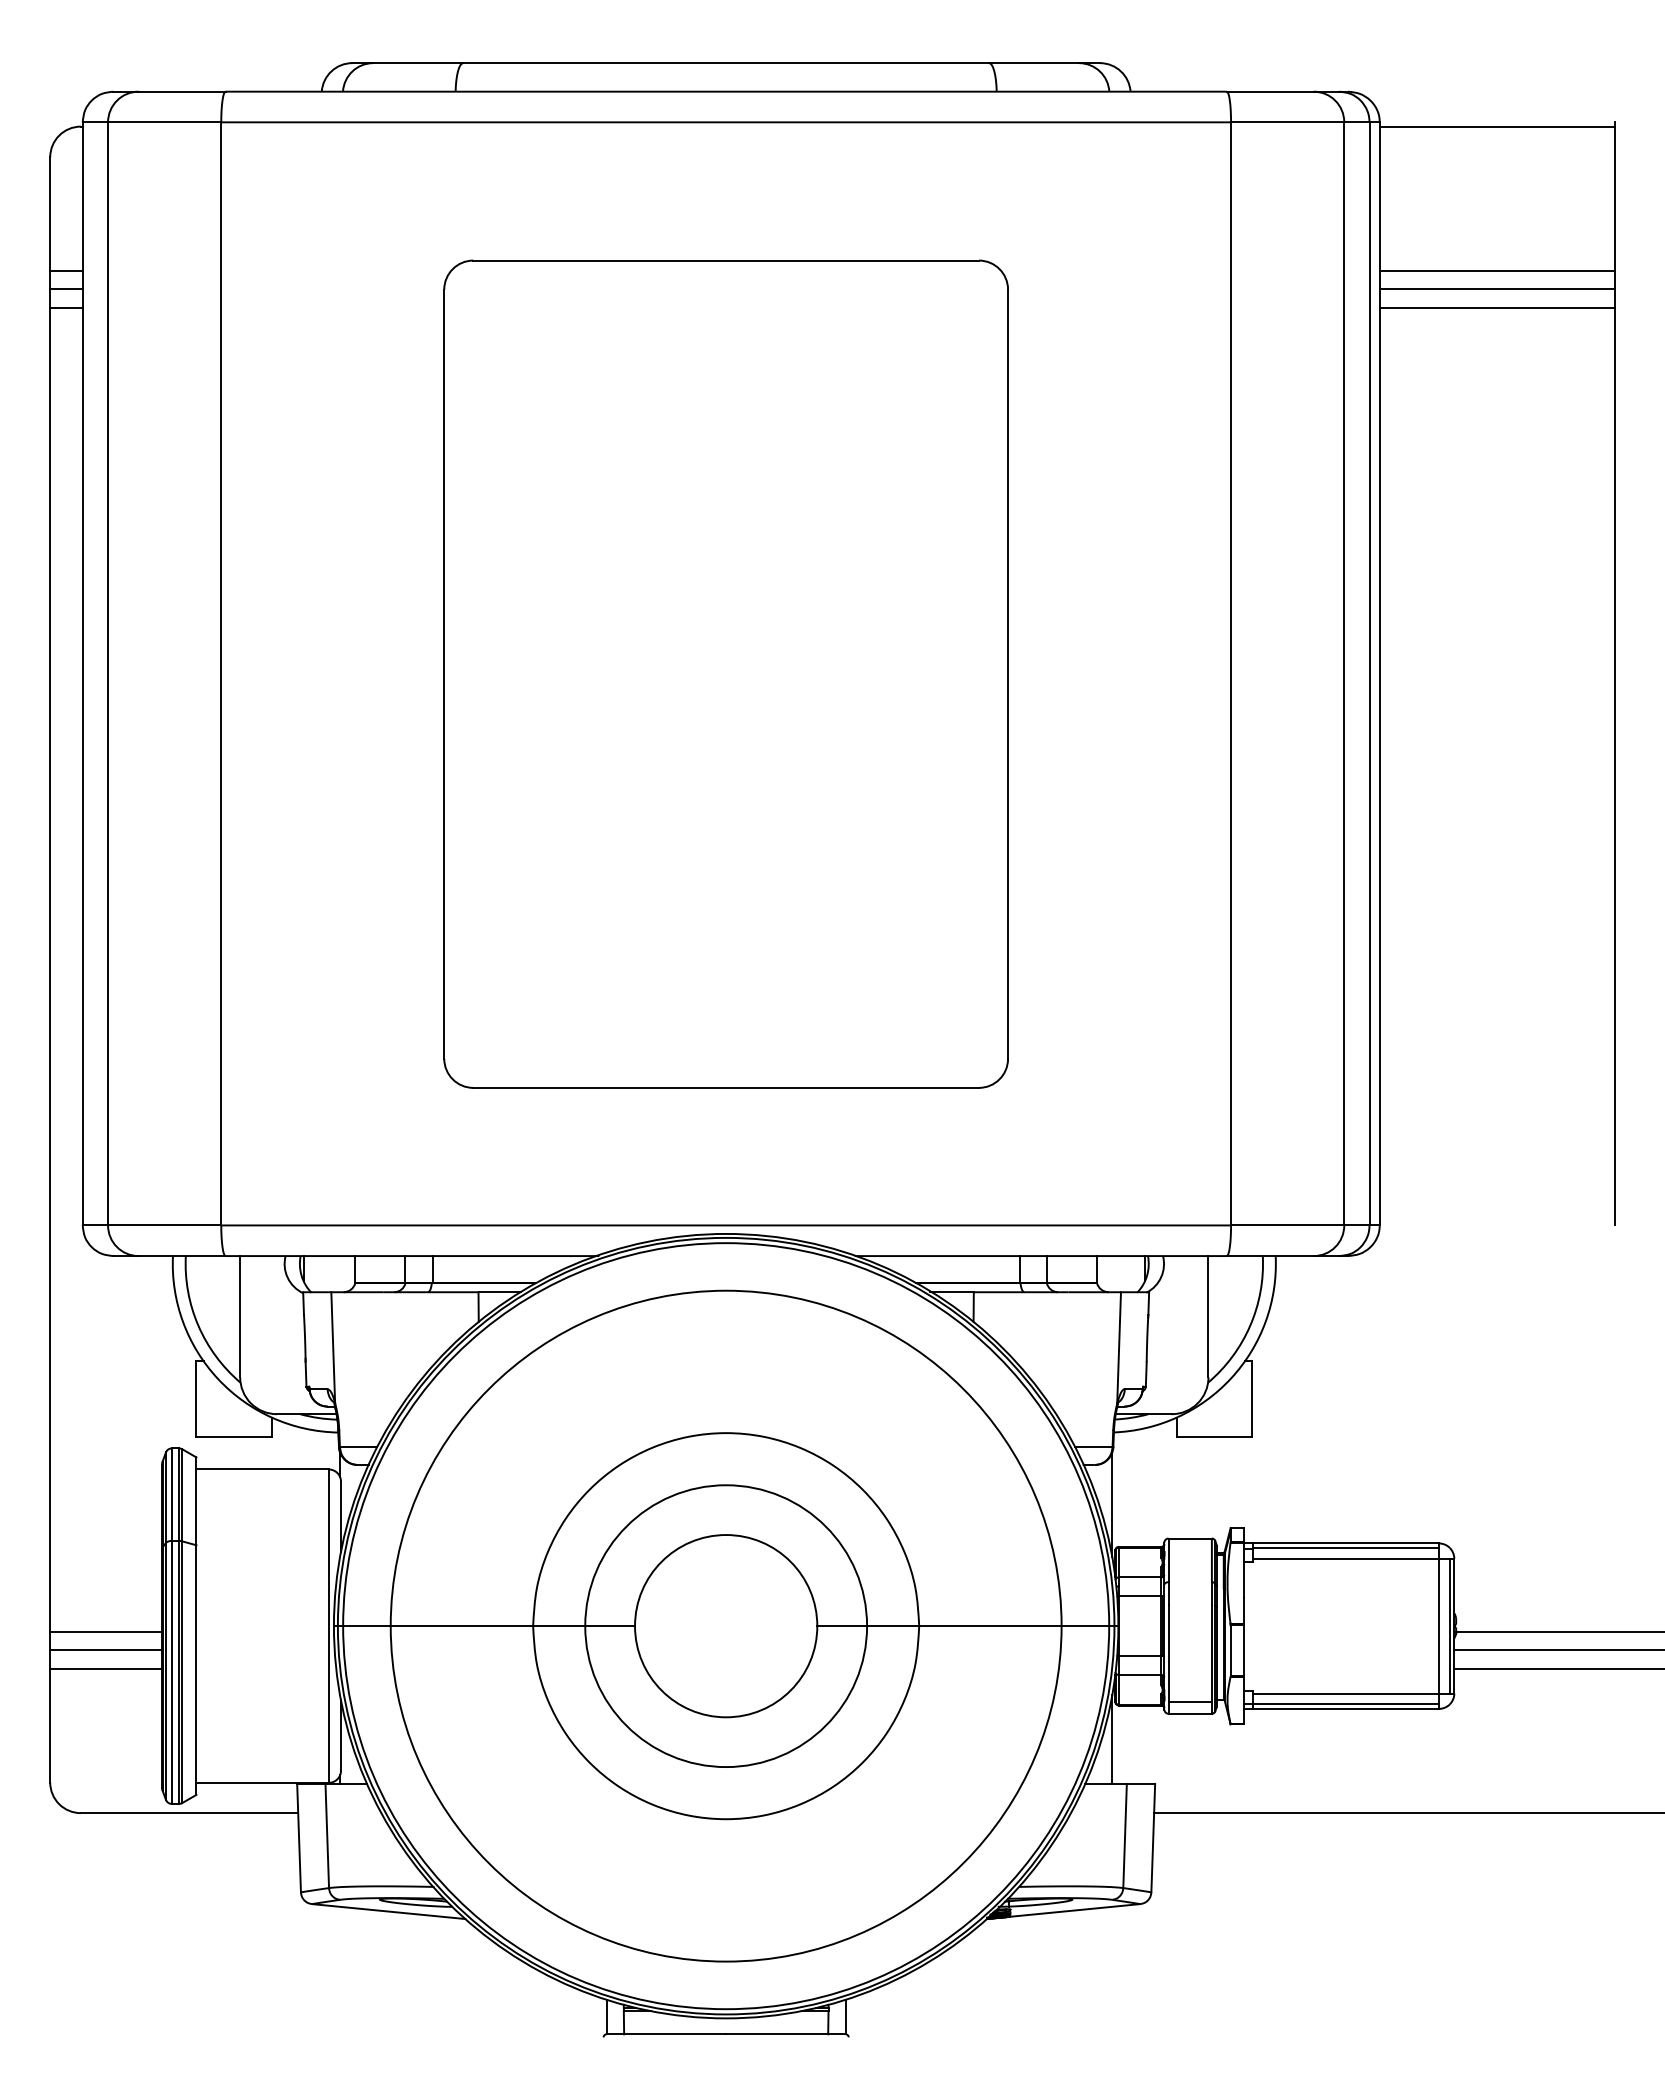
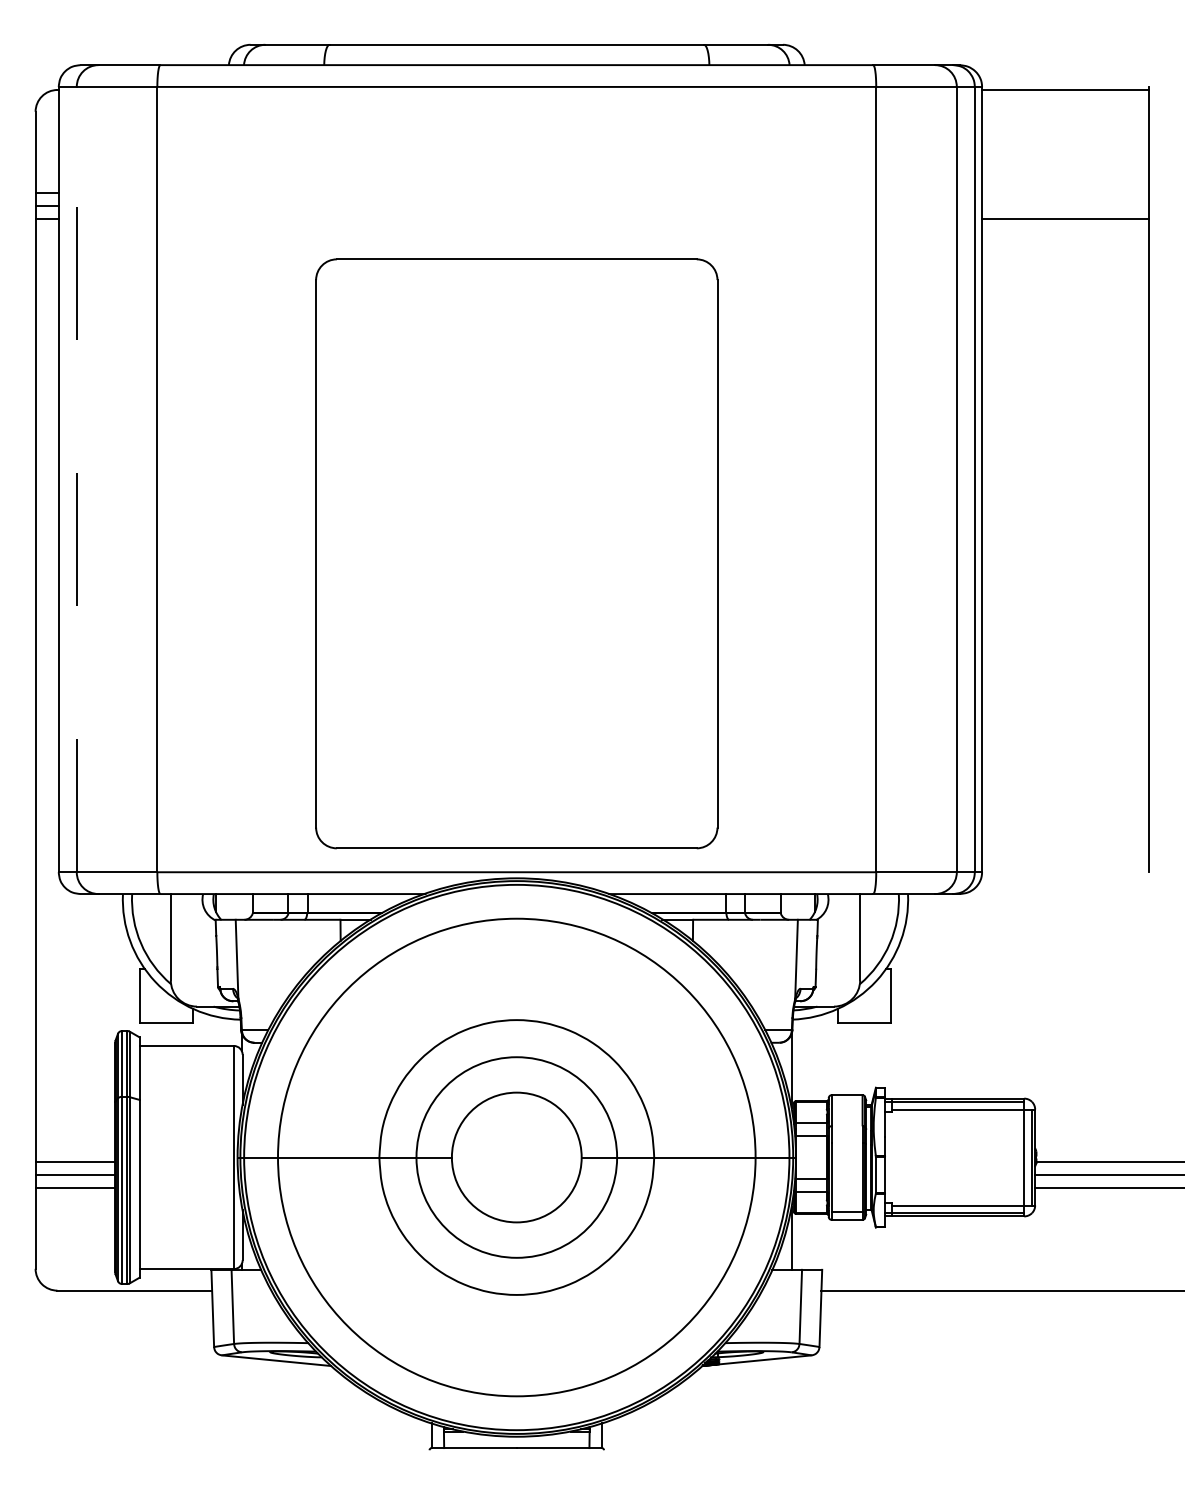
line: (1496, 270) -> (1065, 192), removed
line: (1496, 288) -> (1065, 205), removed
line: (107, 673) -> (76, 479), solid -> dashed
part: (725, 673) -> (516, 553), moved

